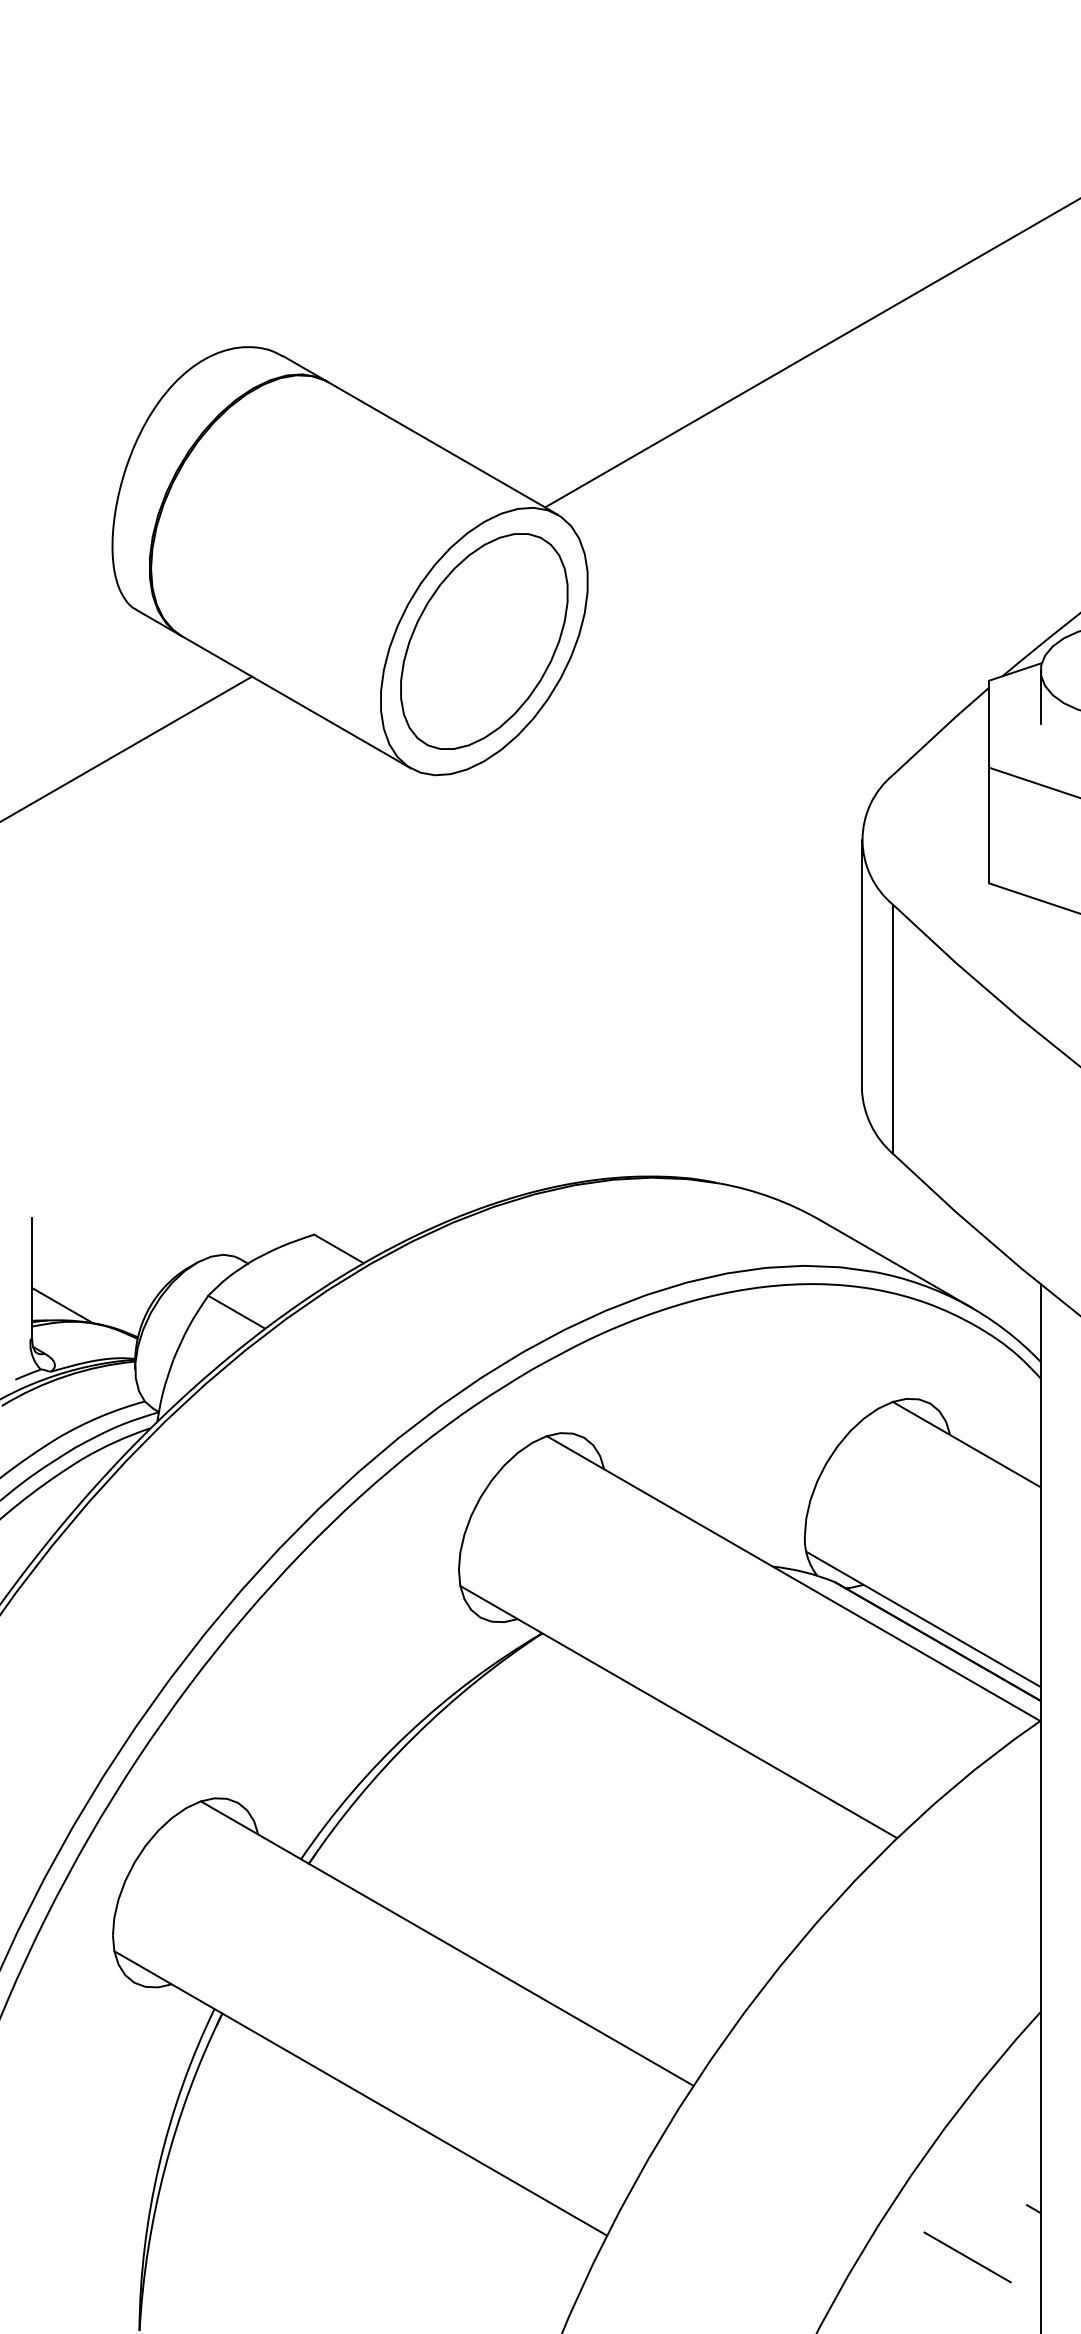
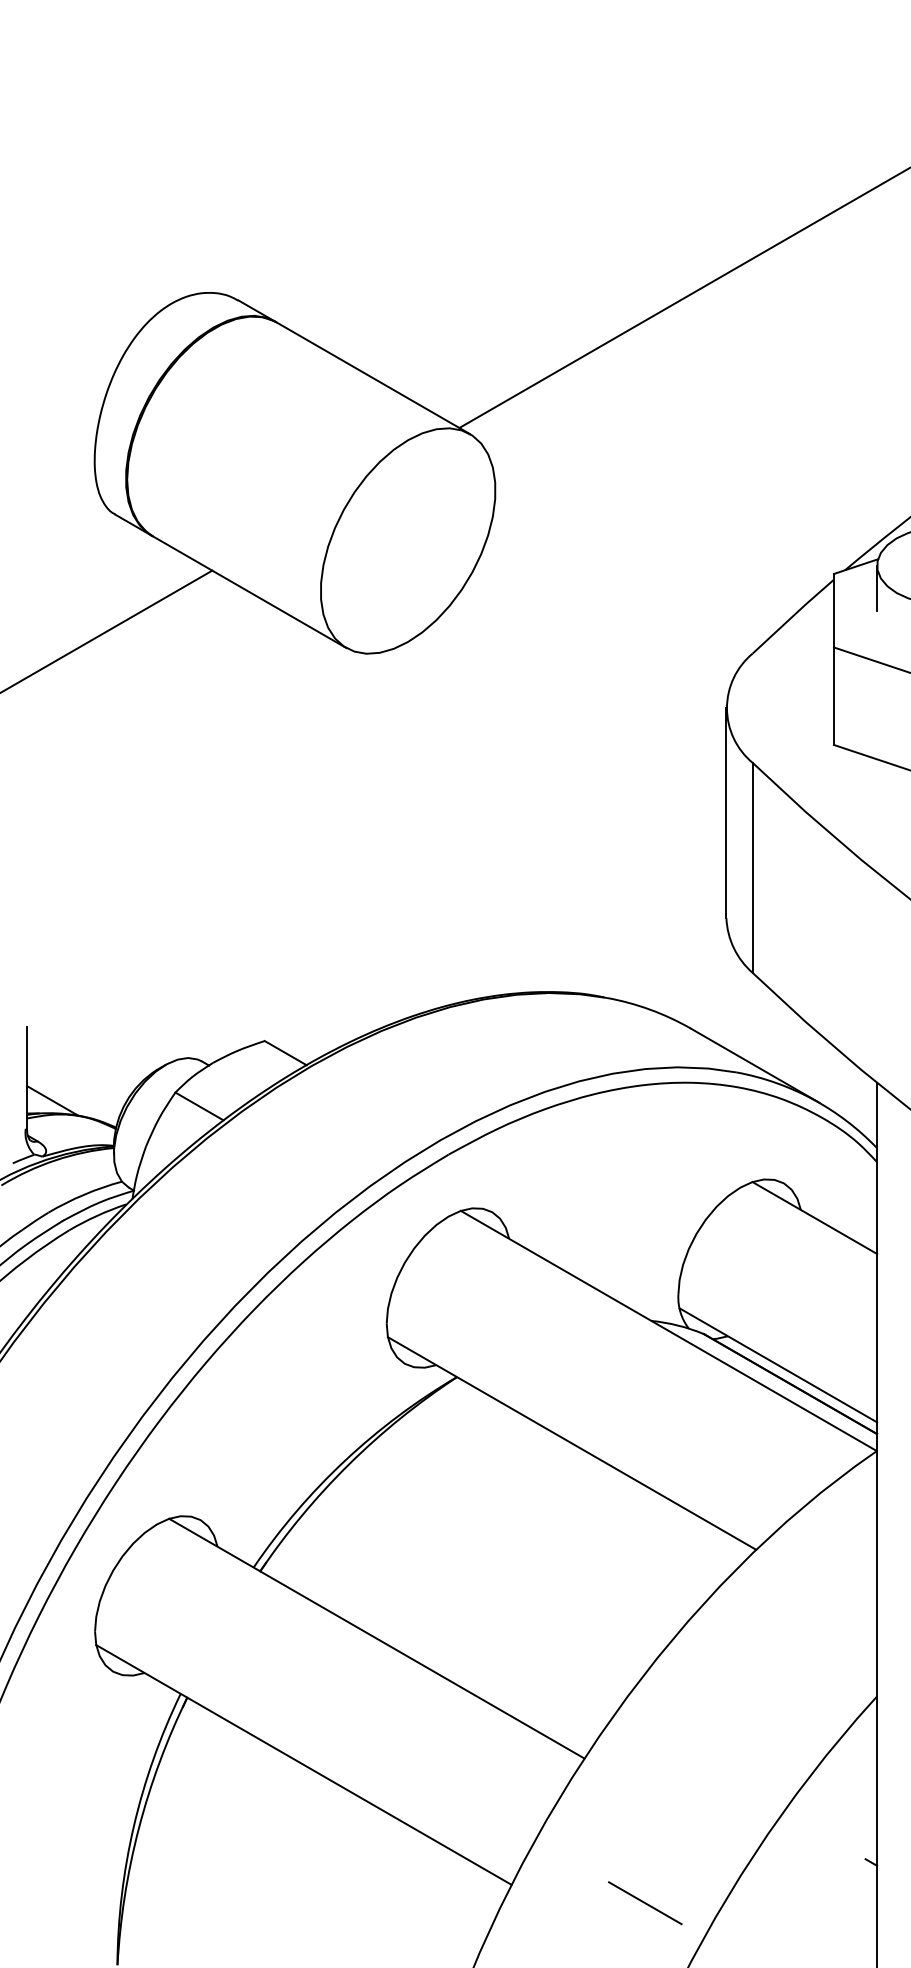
part: (484, 641) -> (408, 541), removed
line: (967, 2257) -> (645, 1903), moved

